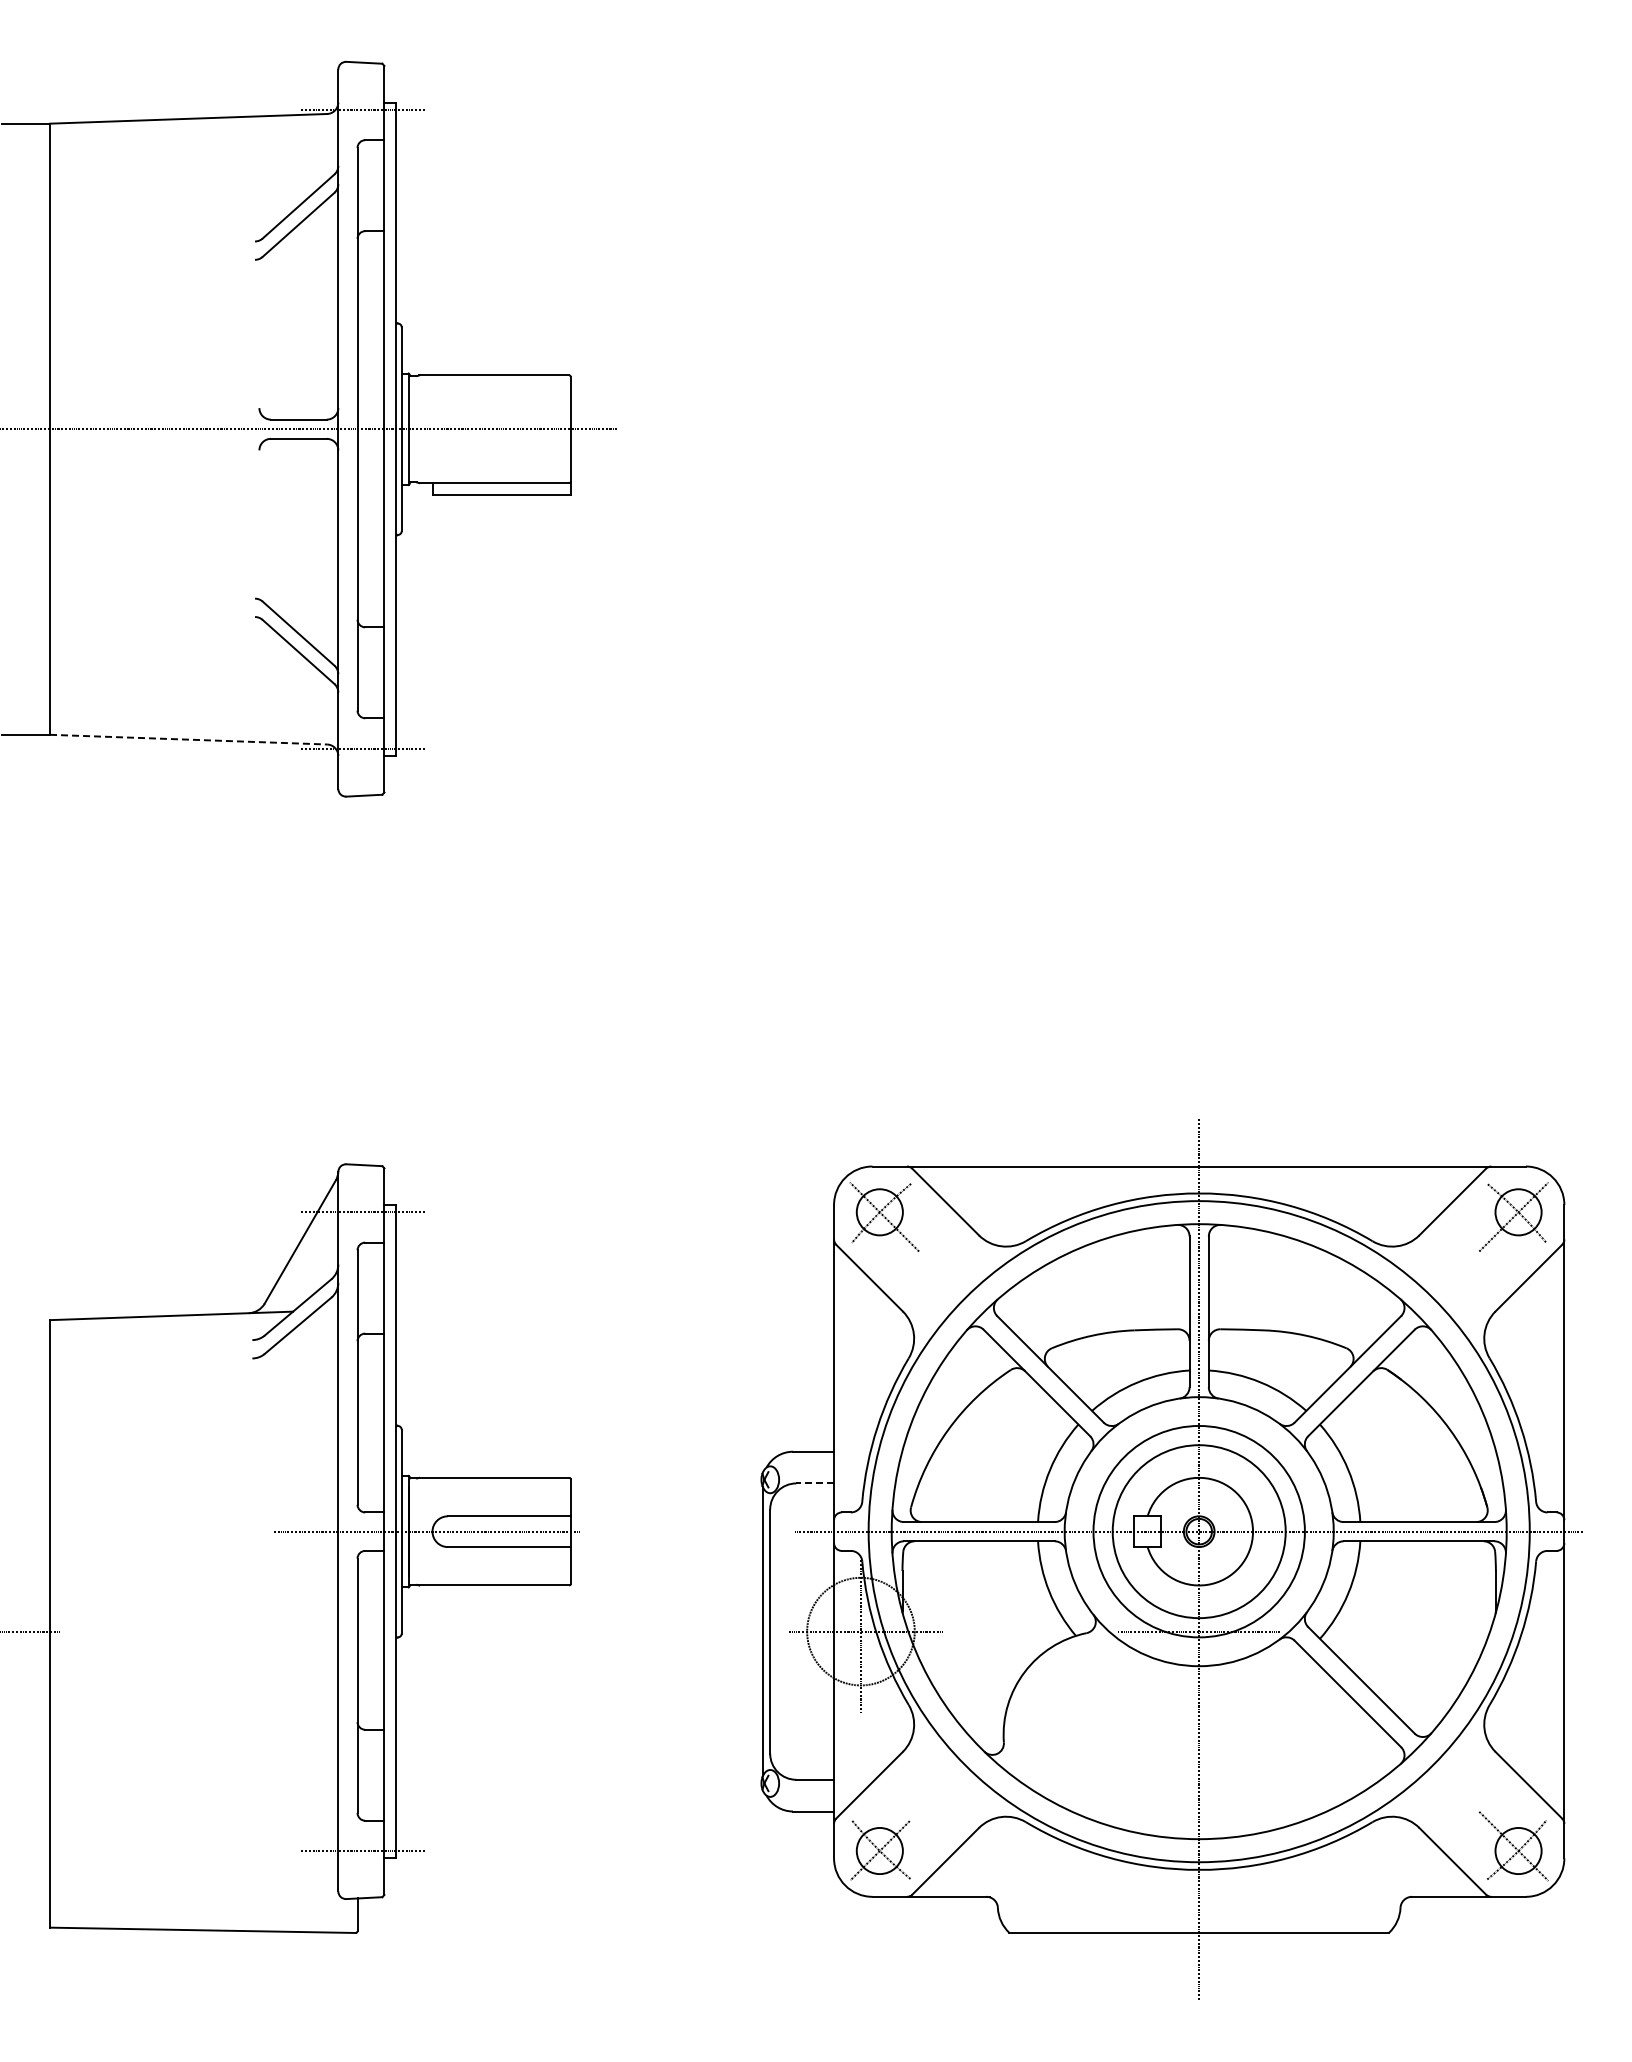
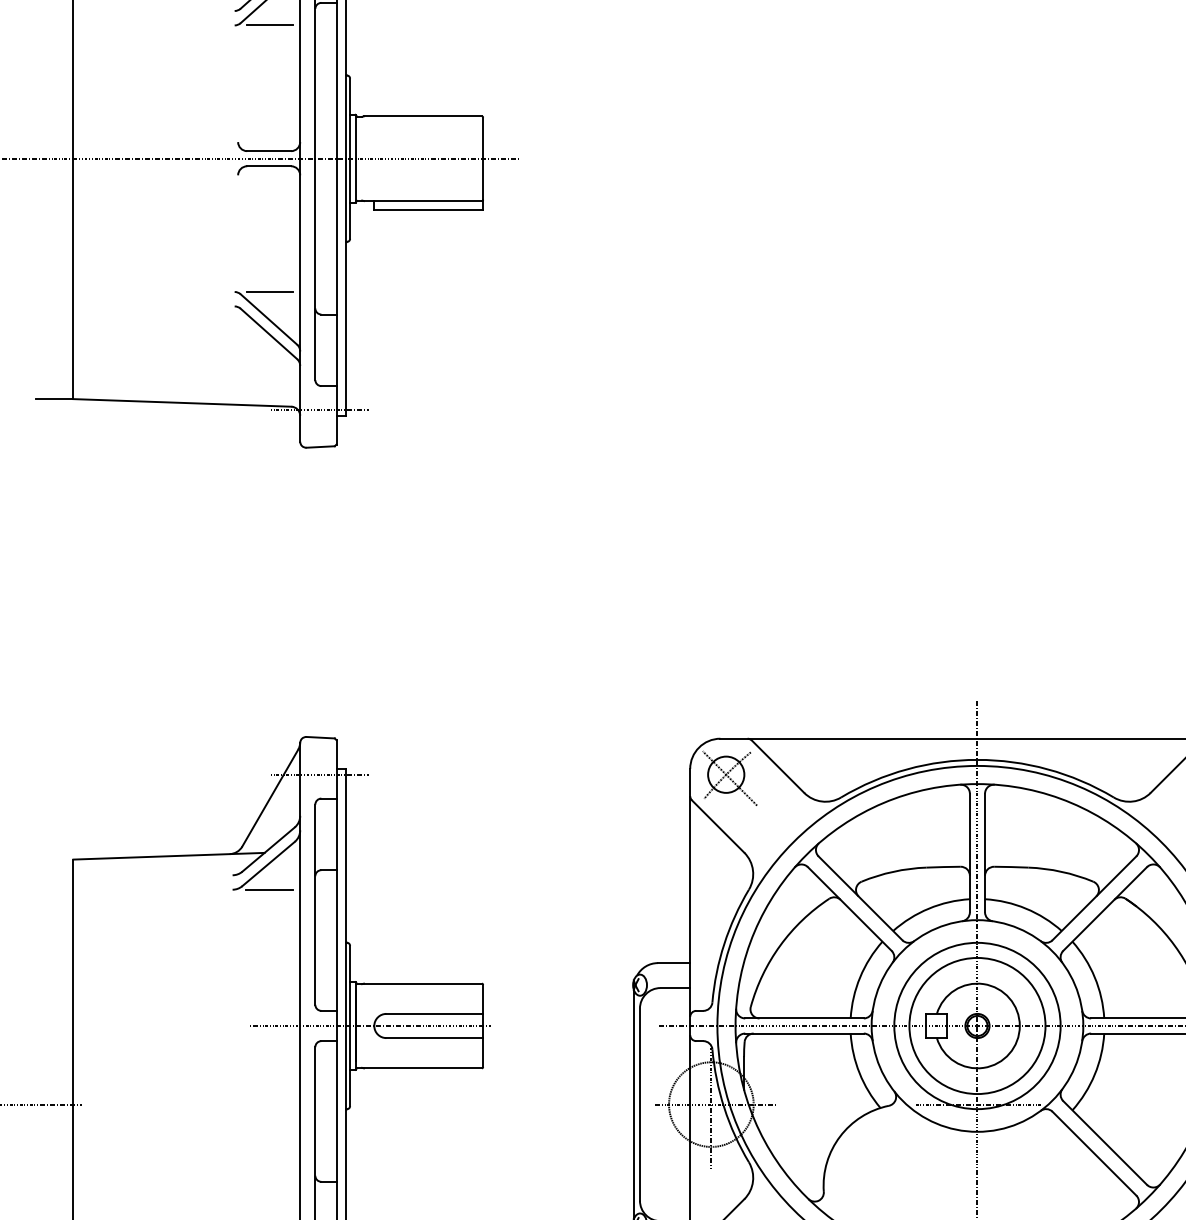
line: (299, 259) -> (269, 25), added
line: (299, 598) -> (269, 291), added
line: (188, 739) -> (182, 402), dashed -> solid
line: (298, 1358) -> (268, 889), added
line: (815, 1483) -> (675, 988), dashed -> solid

